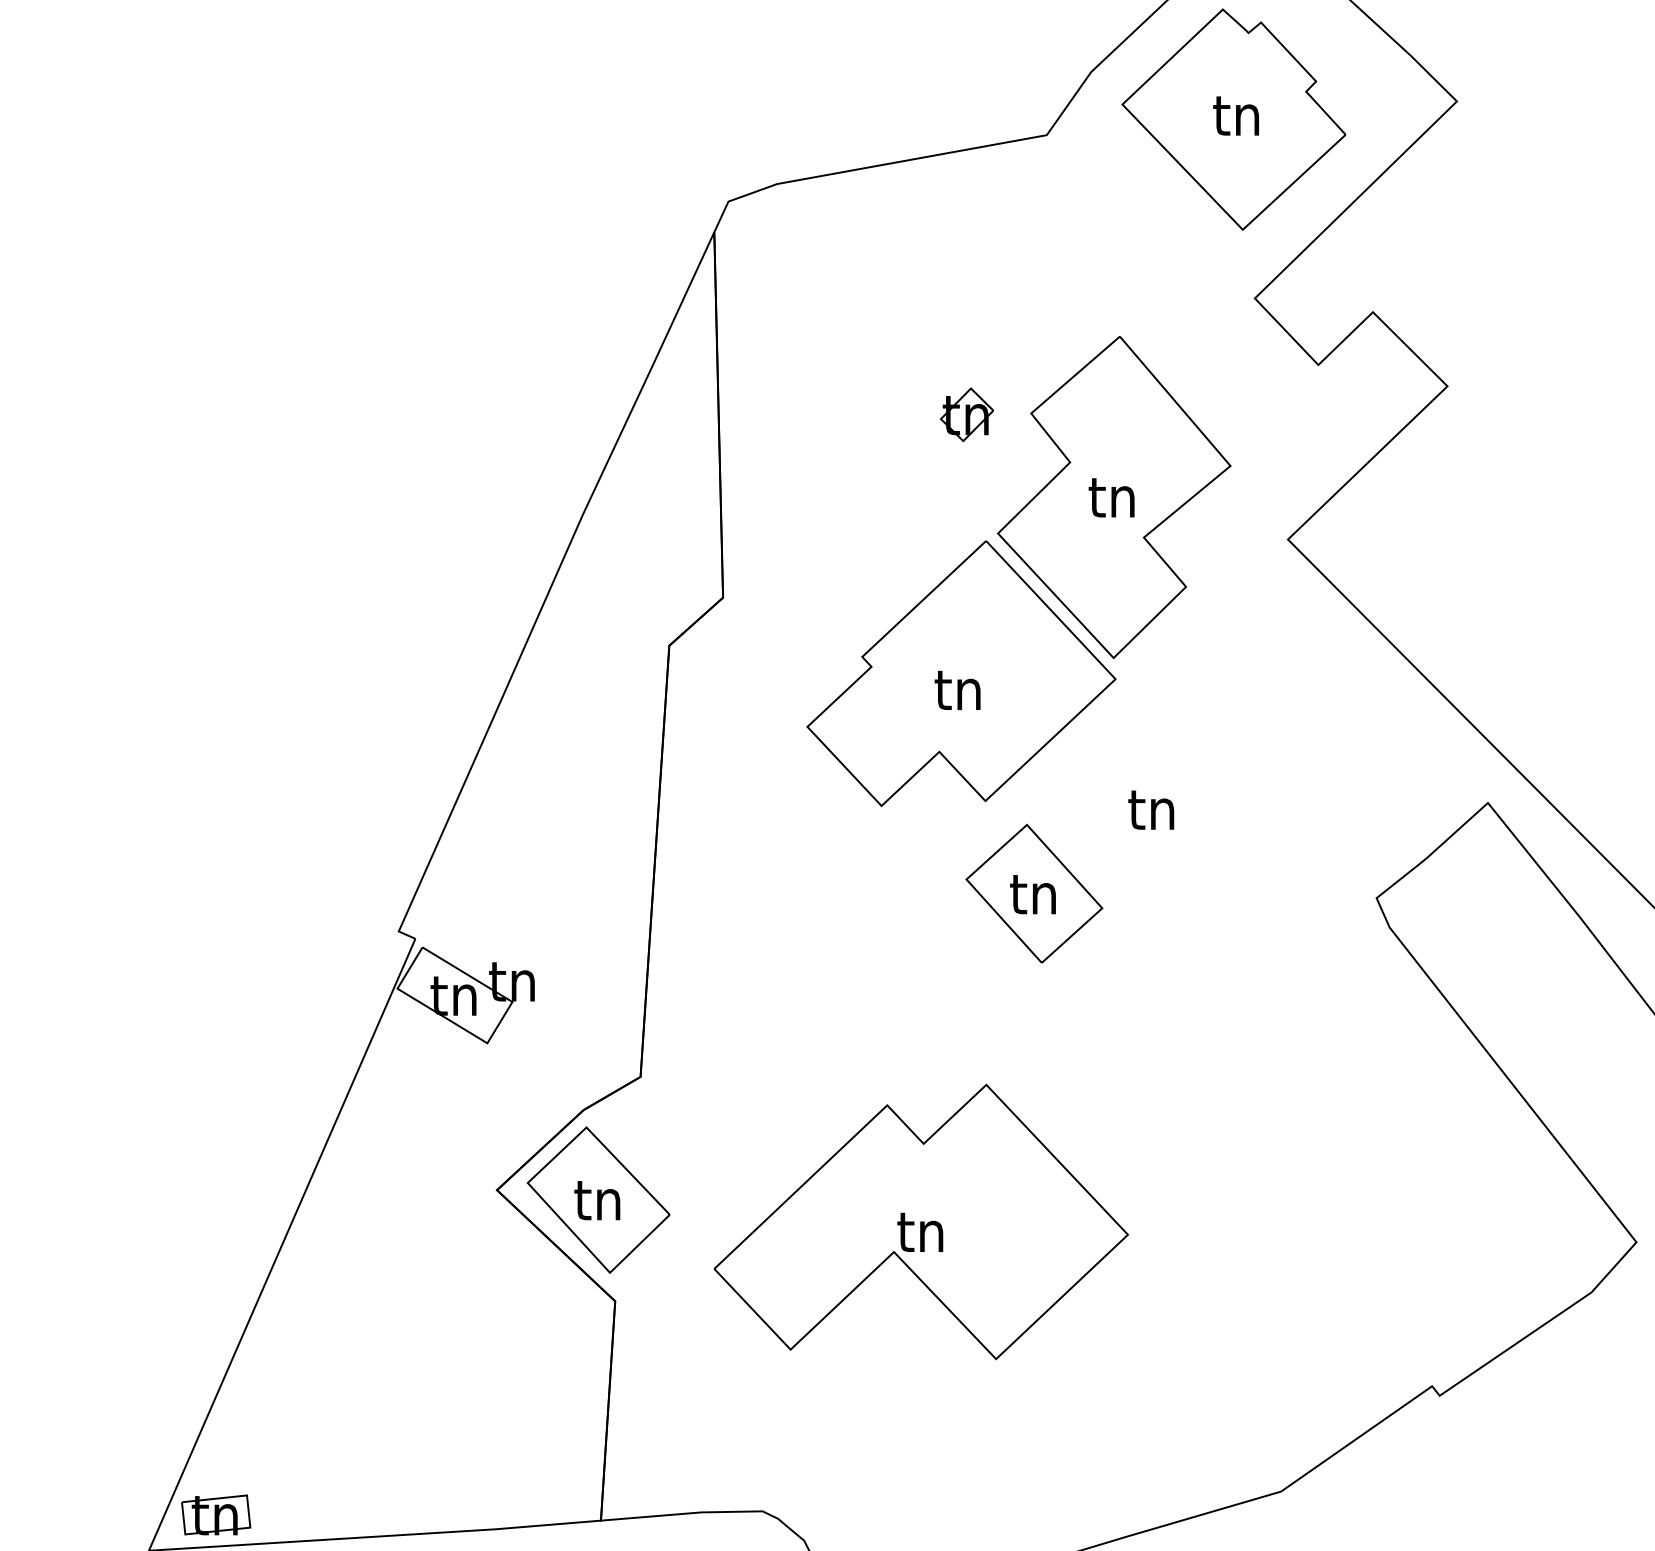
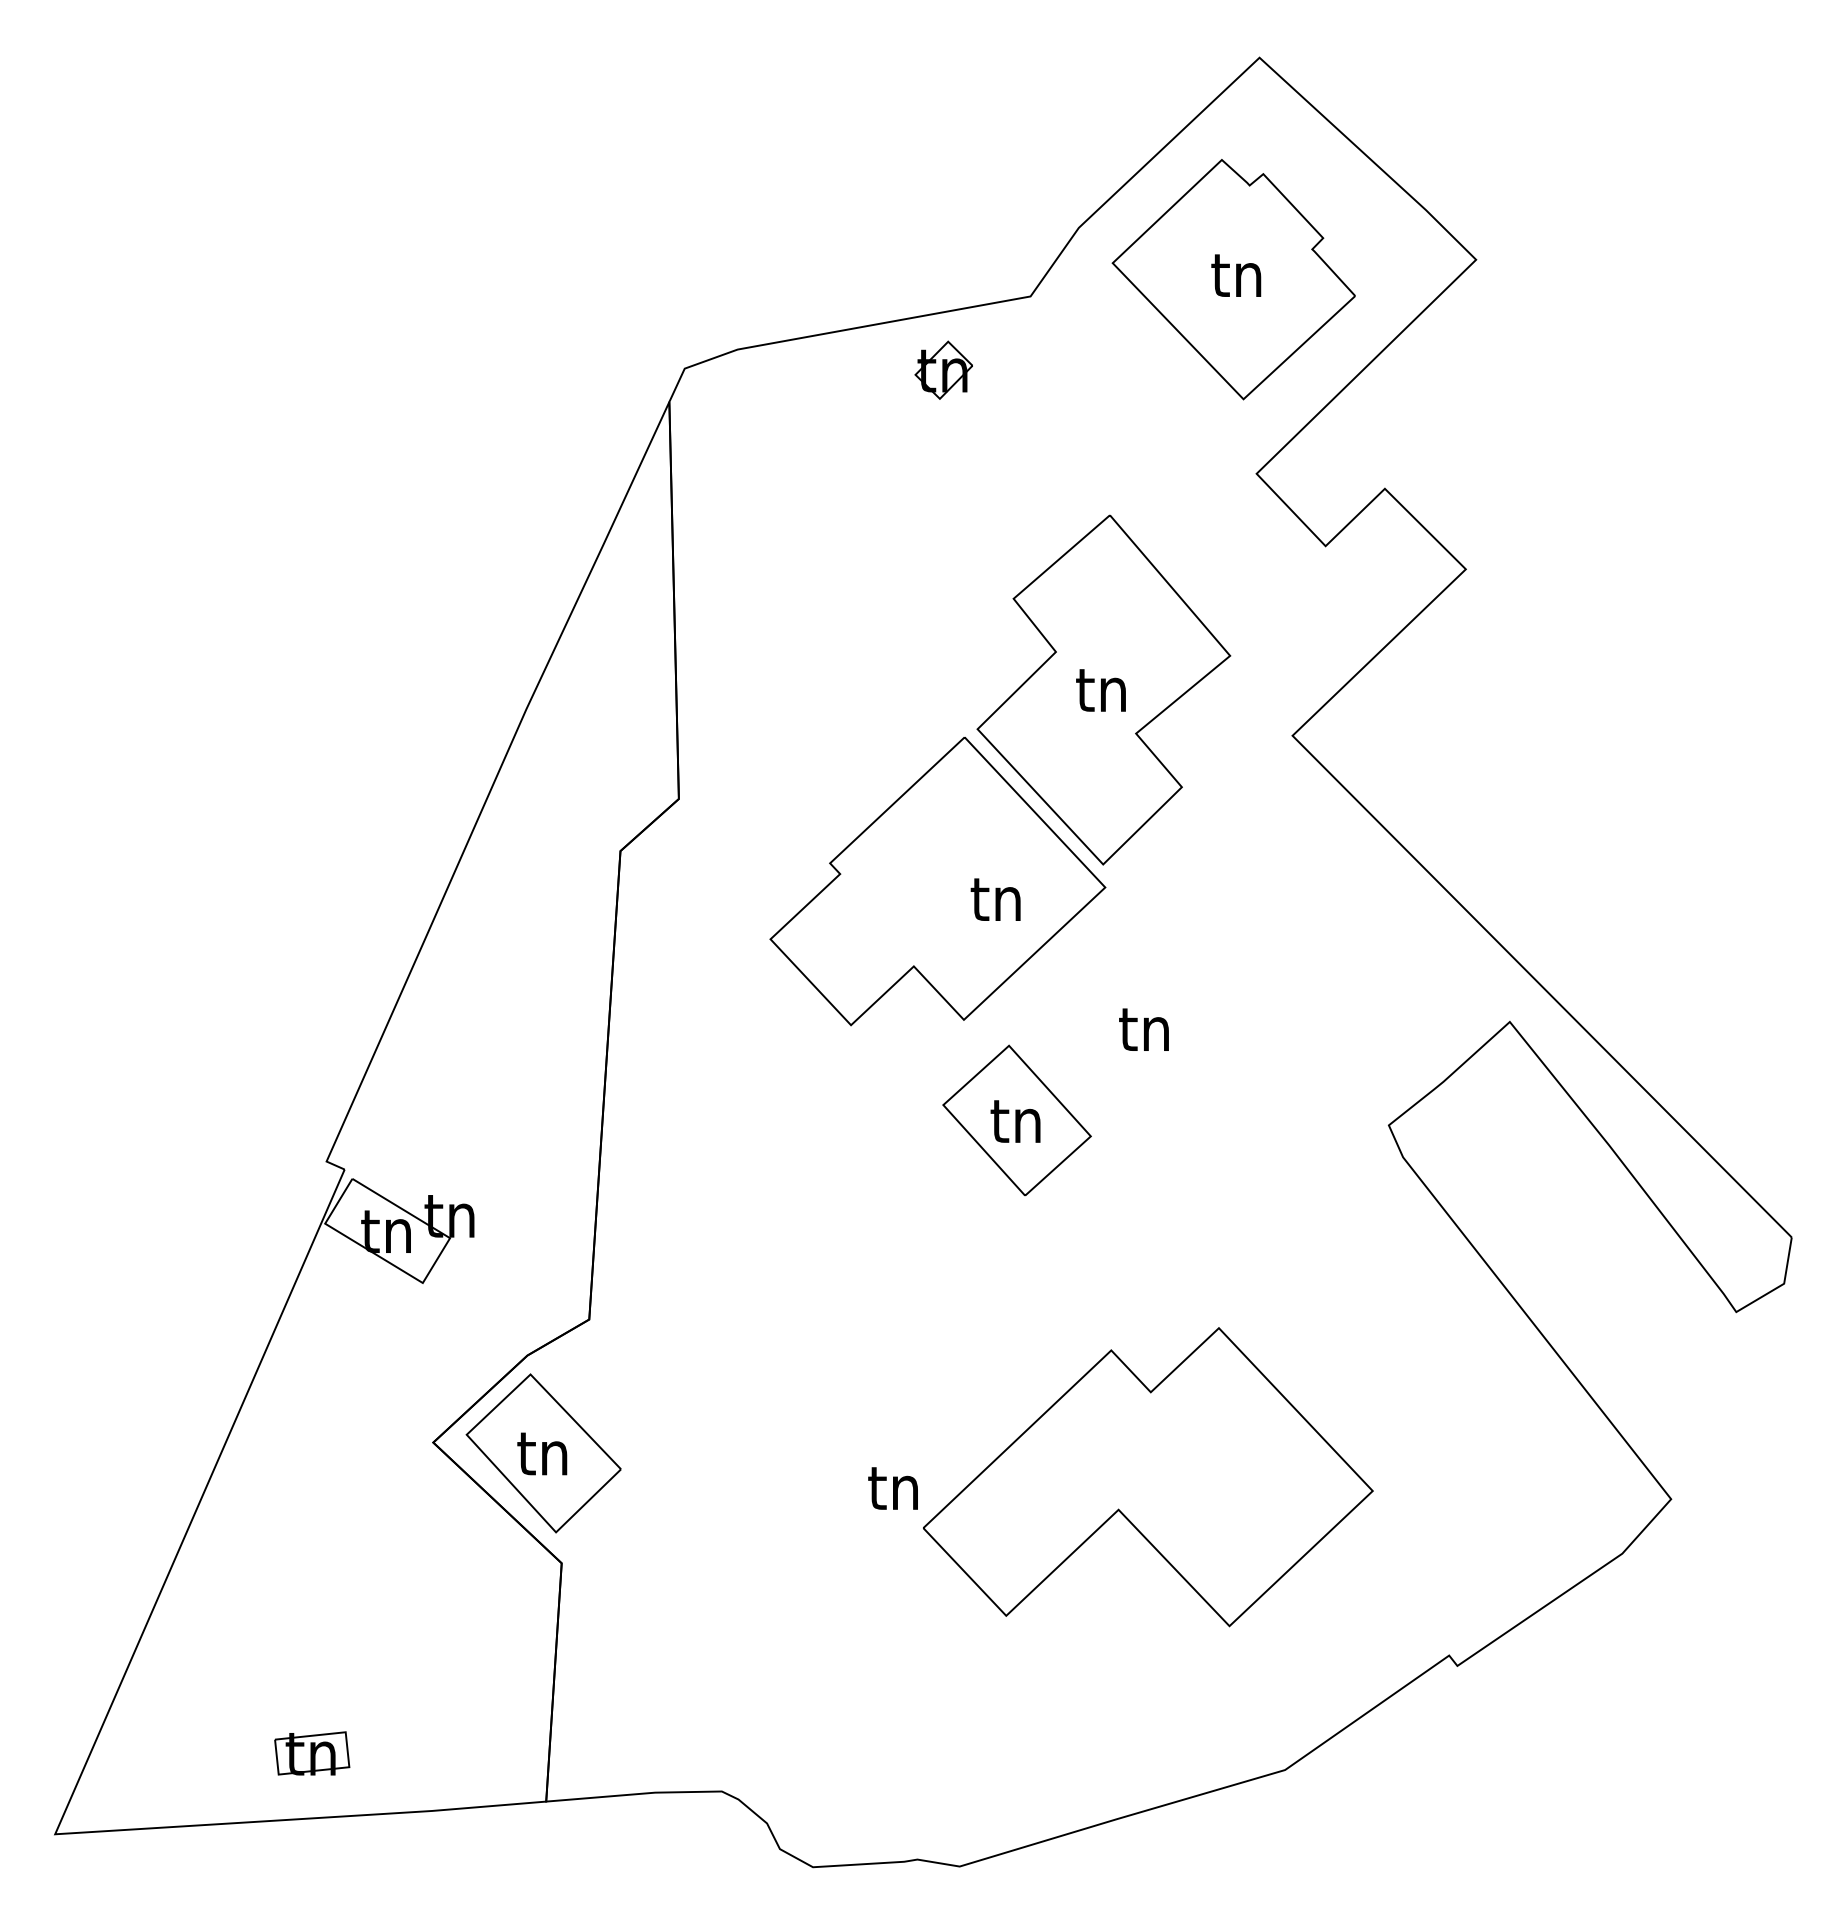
part: (966, 414) -> (943, 369), moved
text: (957, 690) -> (995, 899), moved
part: (921, 1222) -> (1148, 1477), moved
part: (216, 1515) -> (312, 1753), moved

